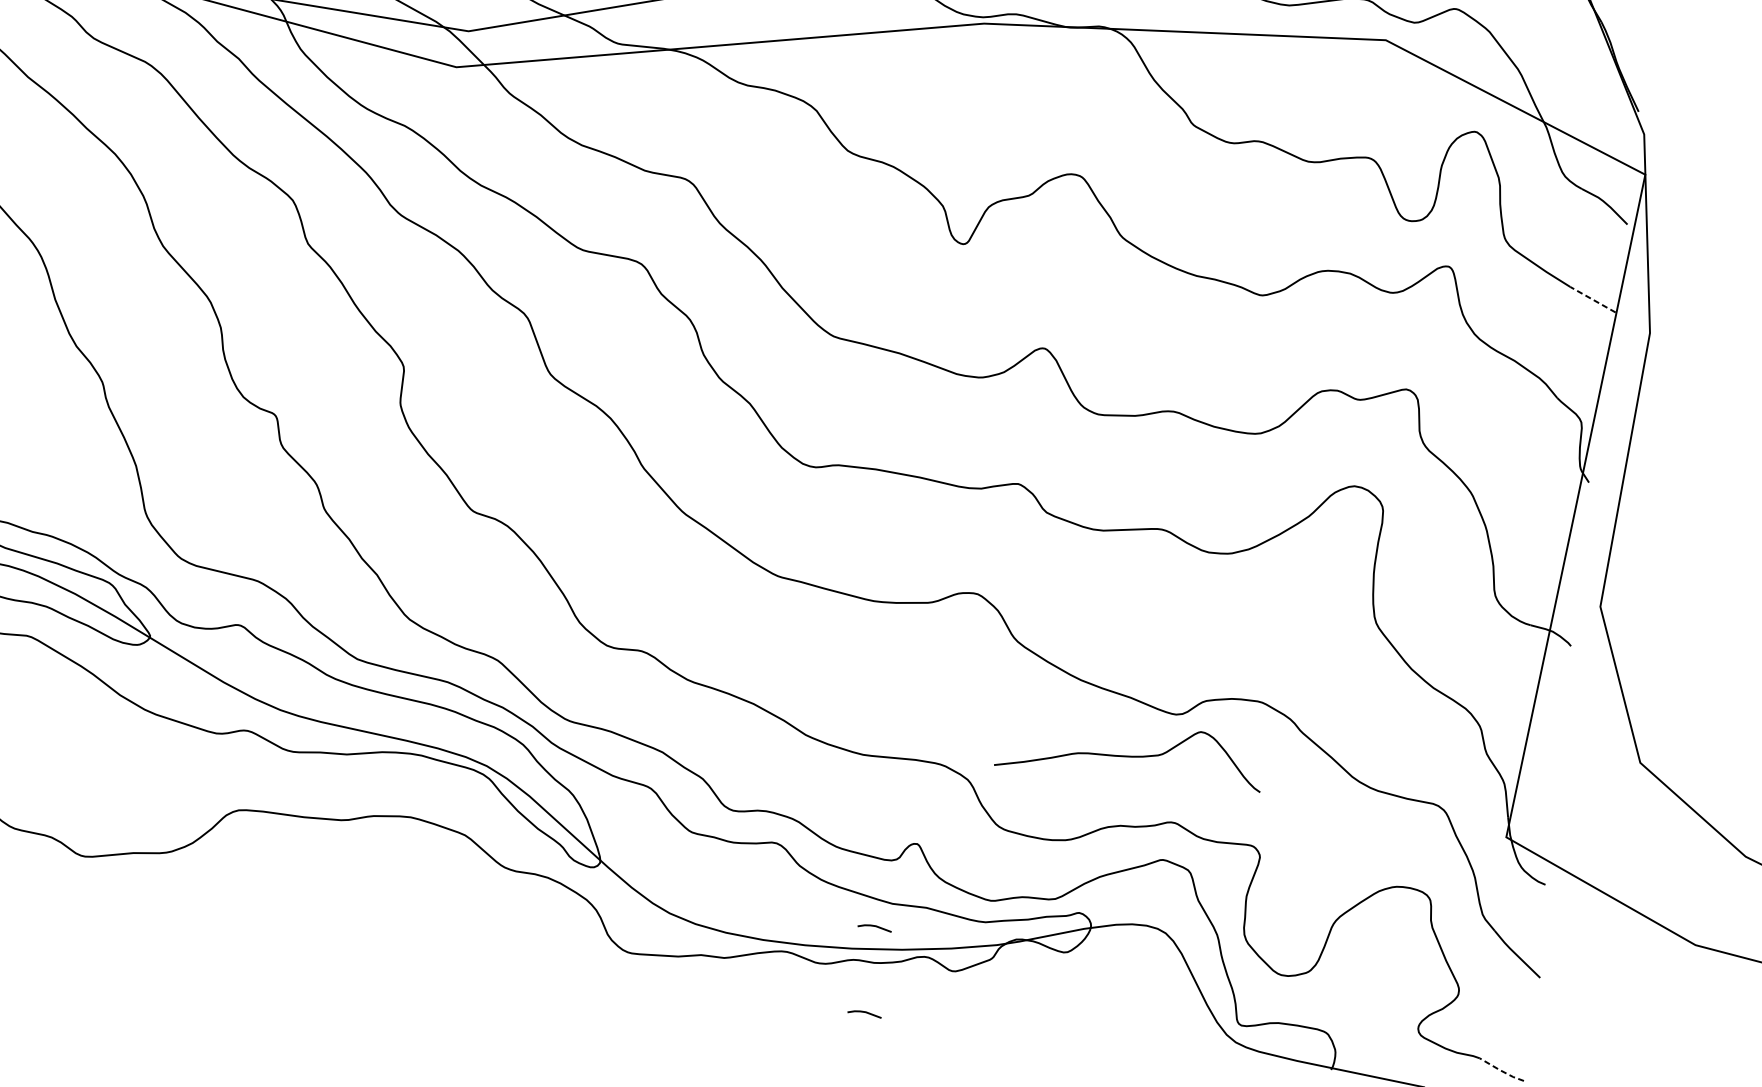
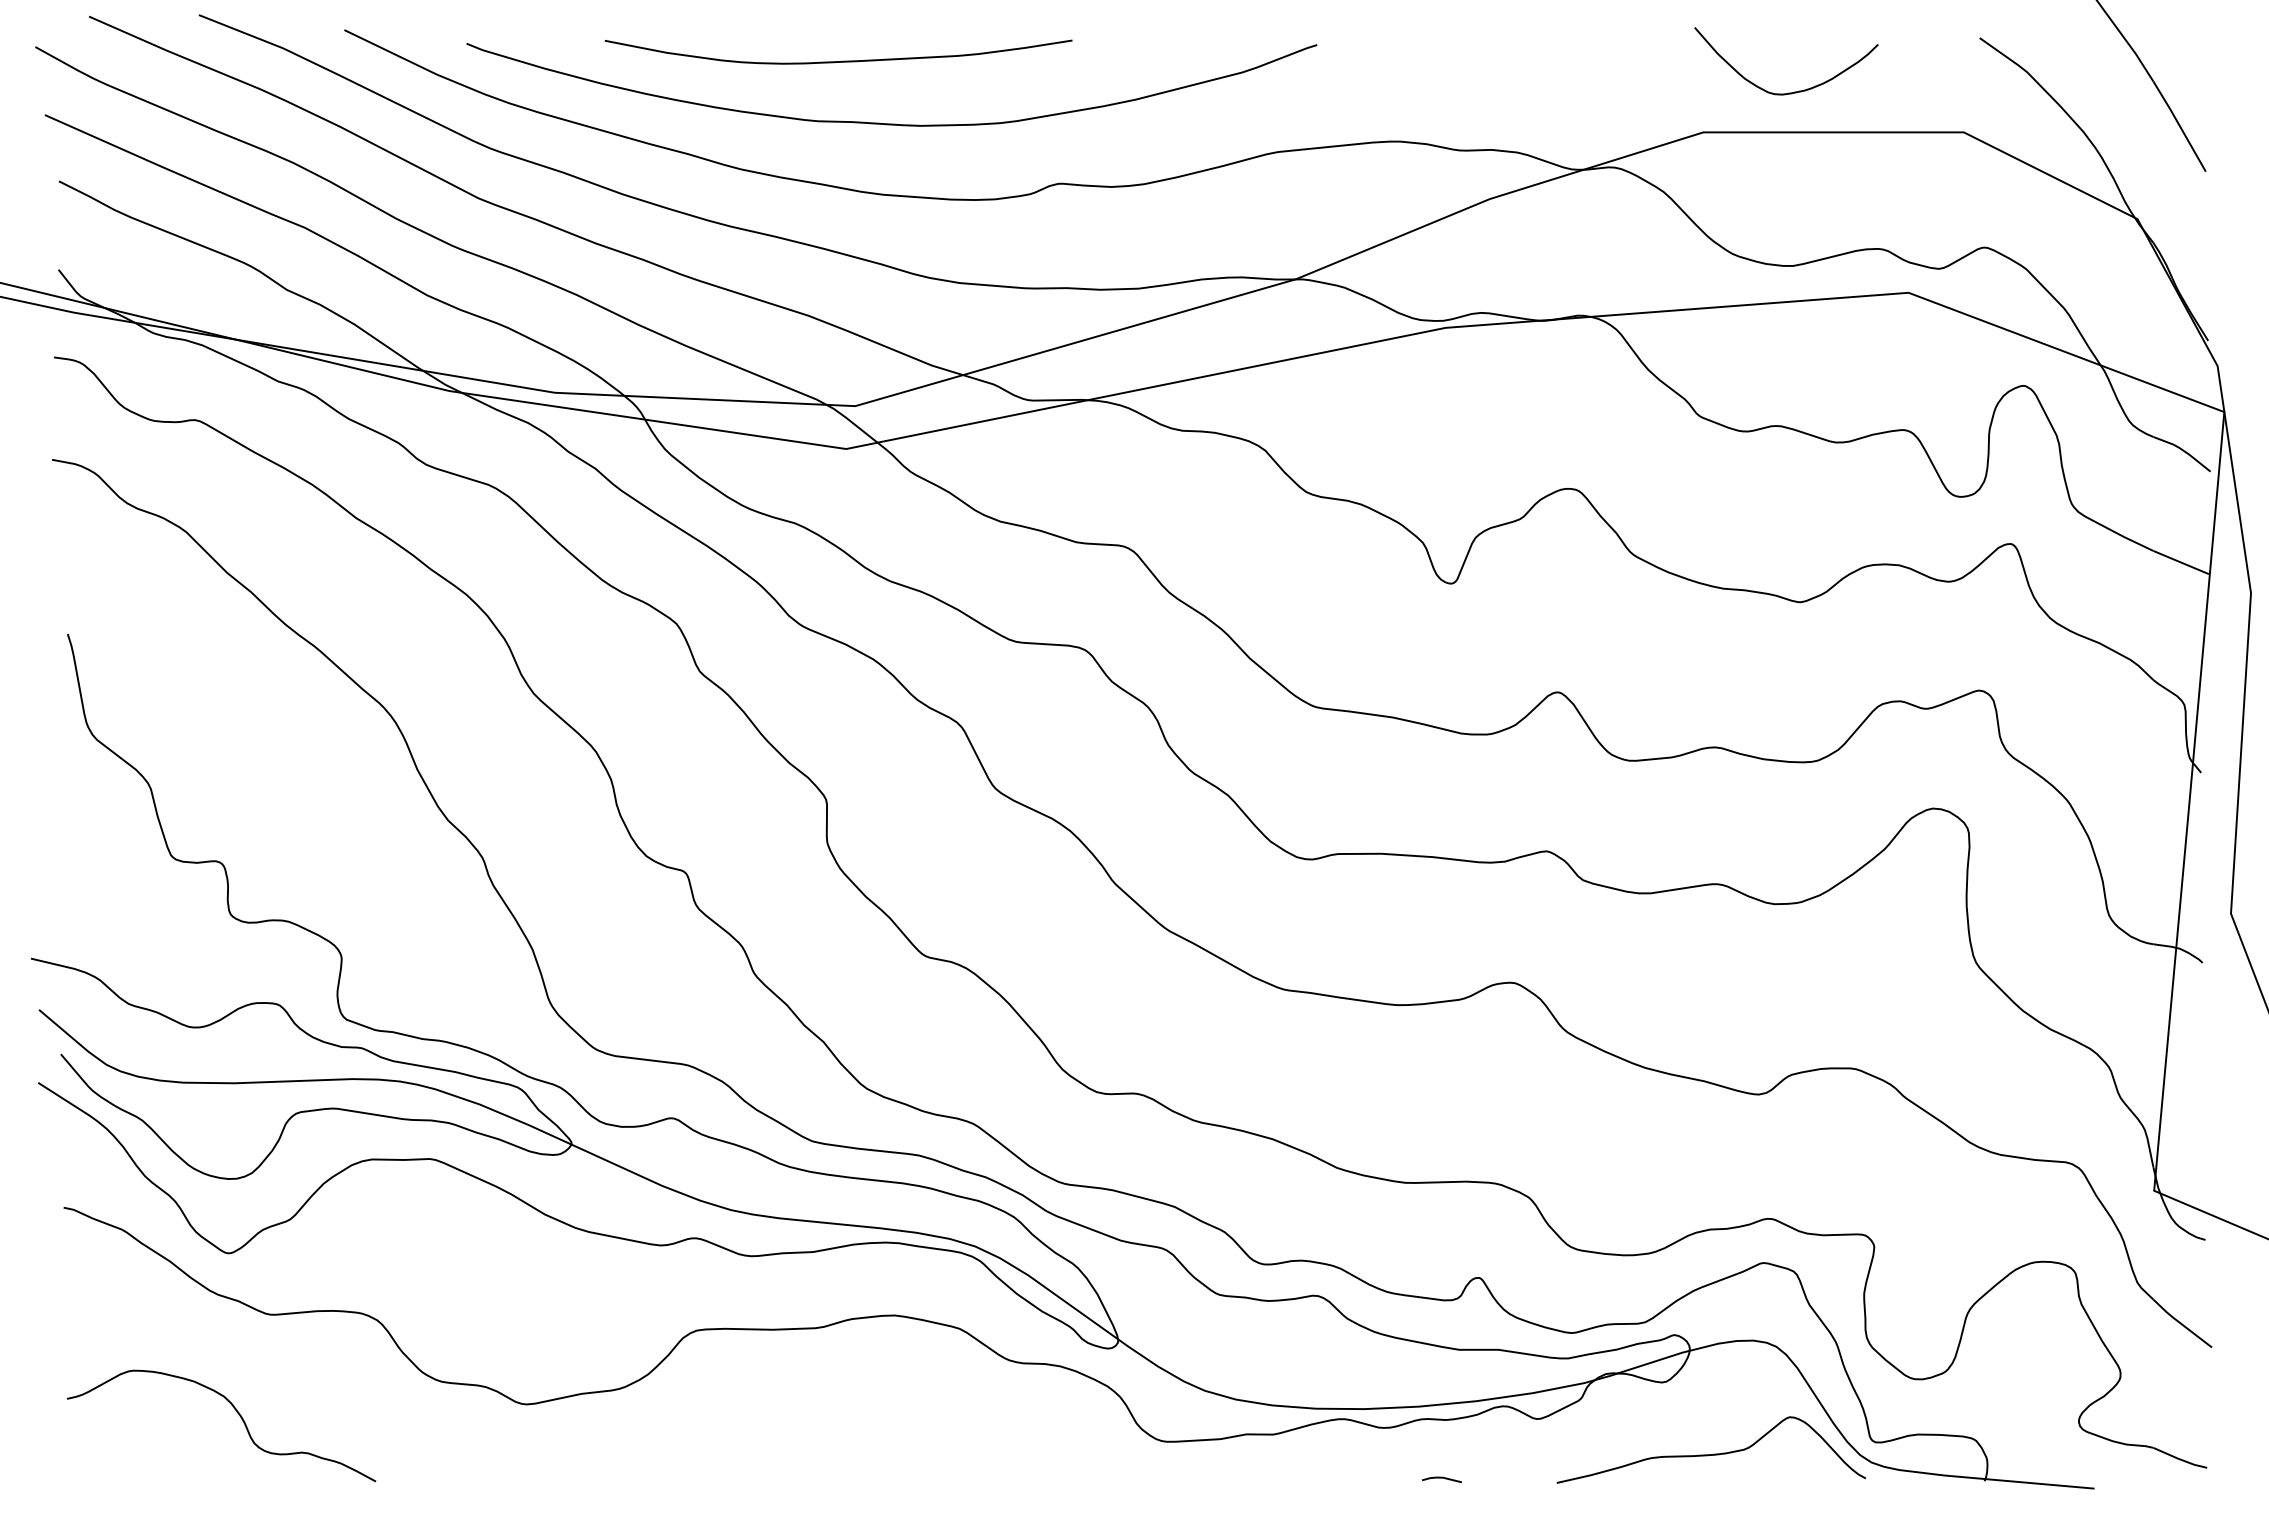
line: (1592, 299) -> (2180, 562), dashed -> solid
curve: (1132, 755) -> (1714, 1453), moved
line: (874, 926) -> (1441, 1378), removed
line: (1500, 1070) -> (2179, 1459), dashed -> solid

